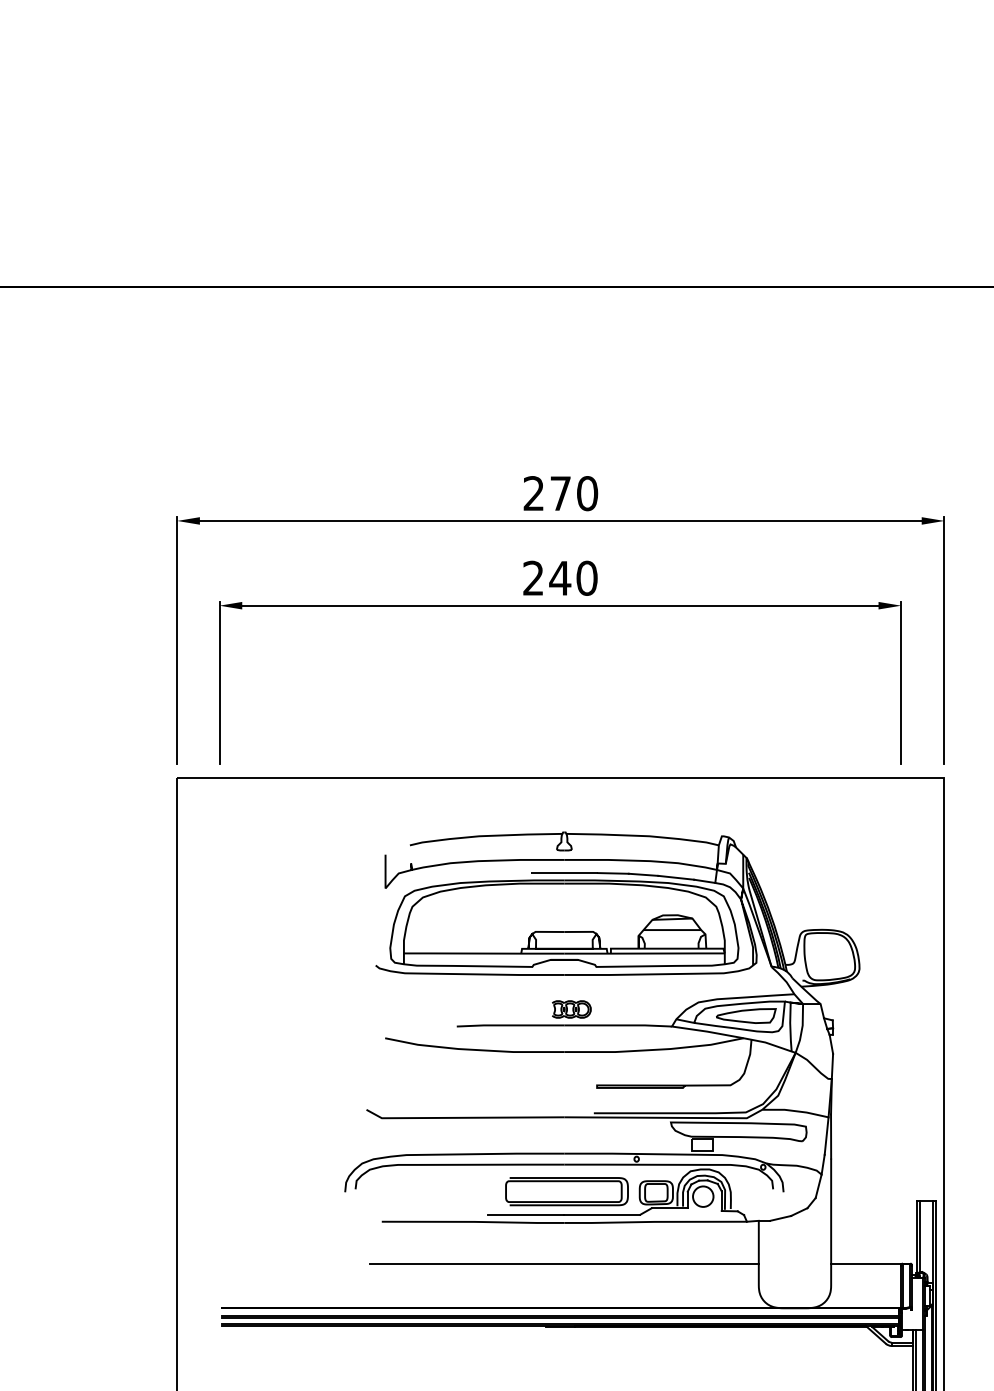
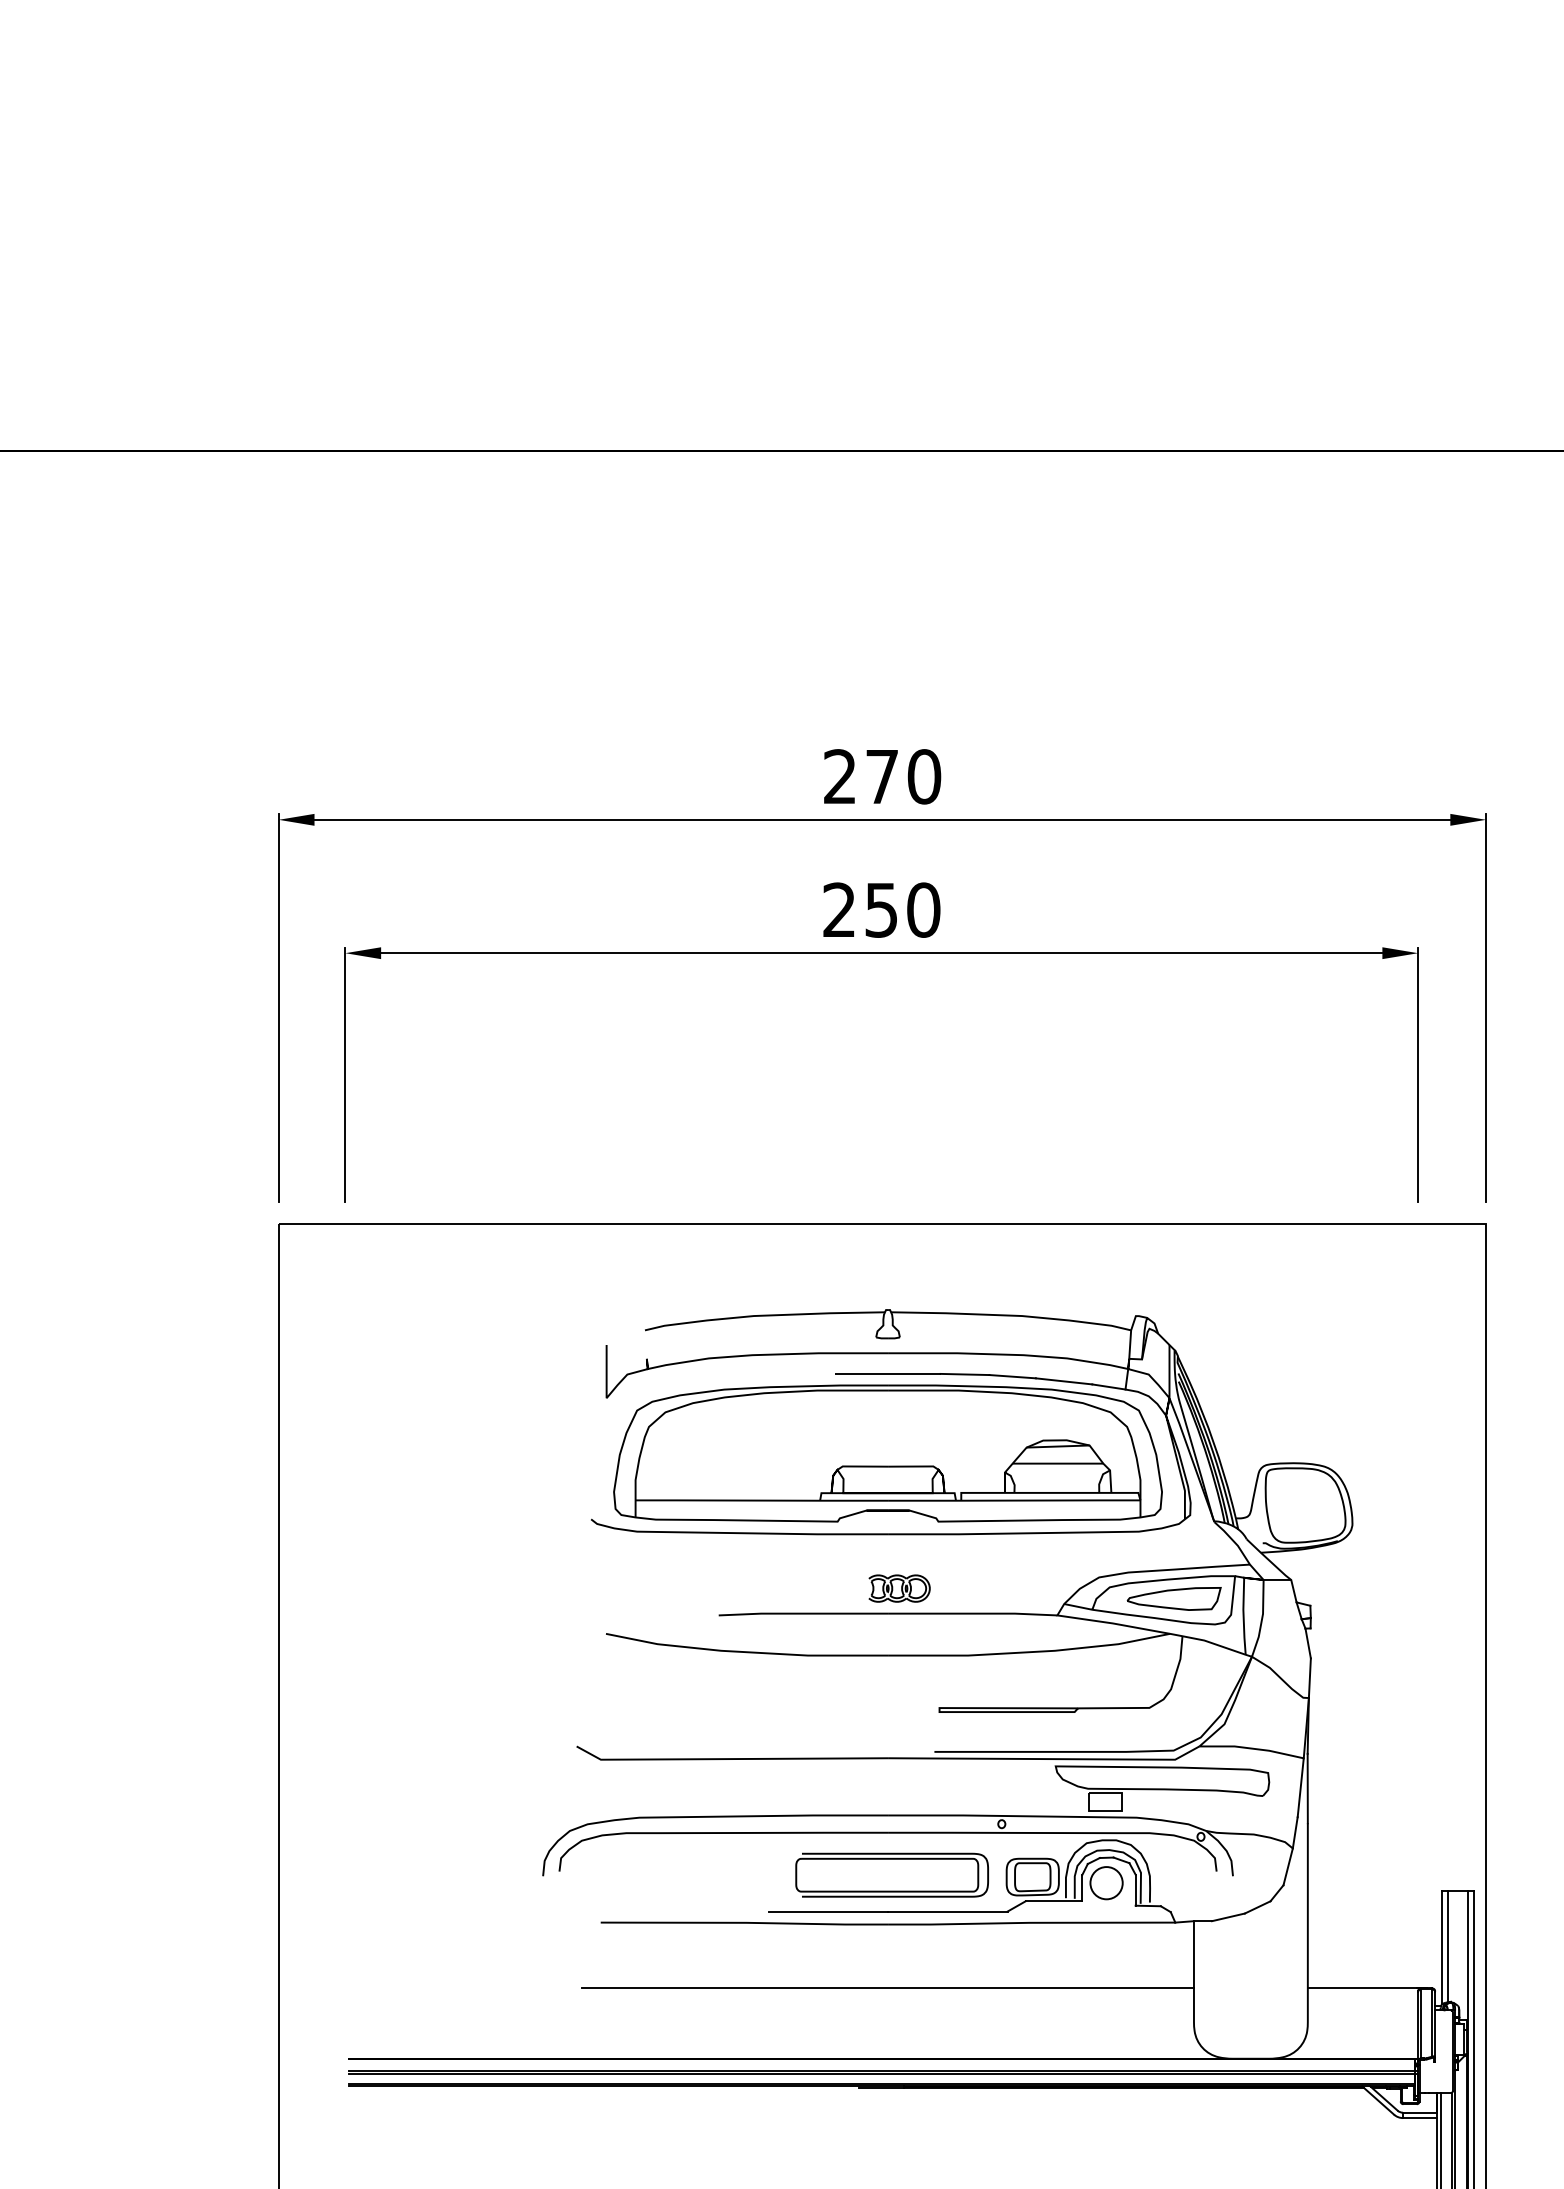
text: (560, 578) -> (881, 910), 240 -> 250

